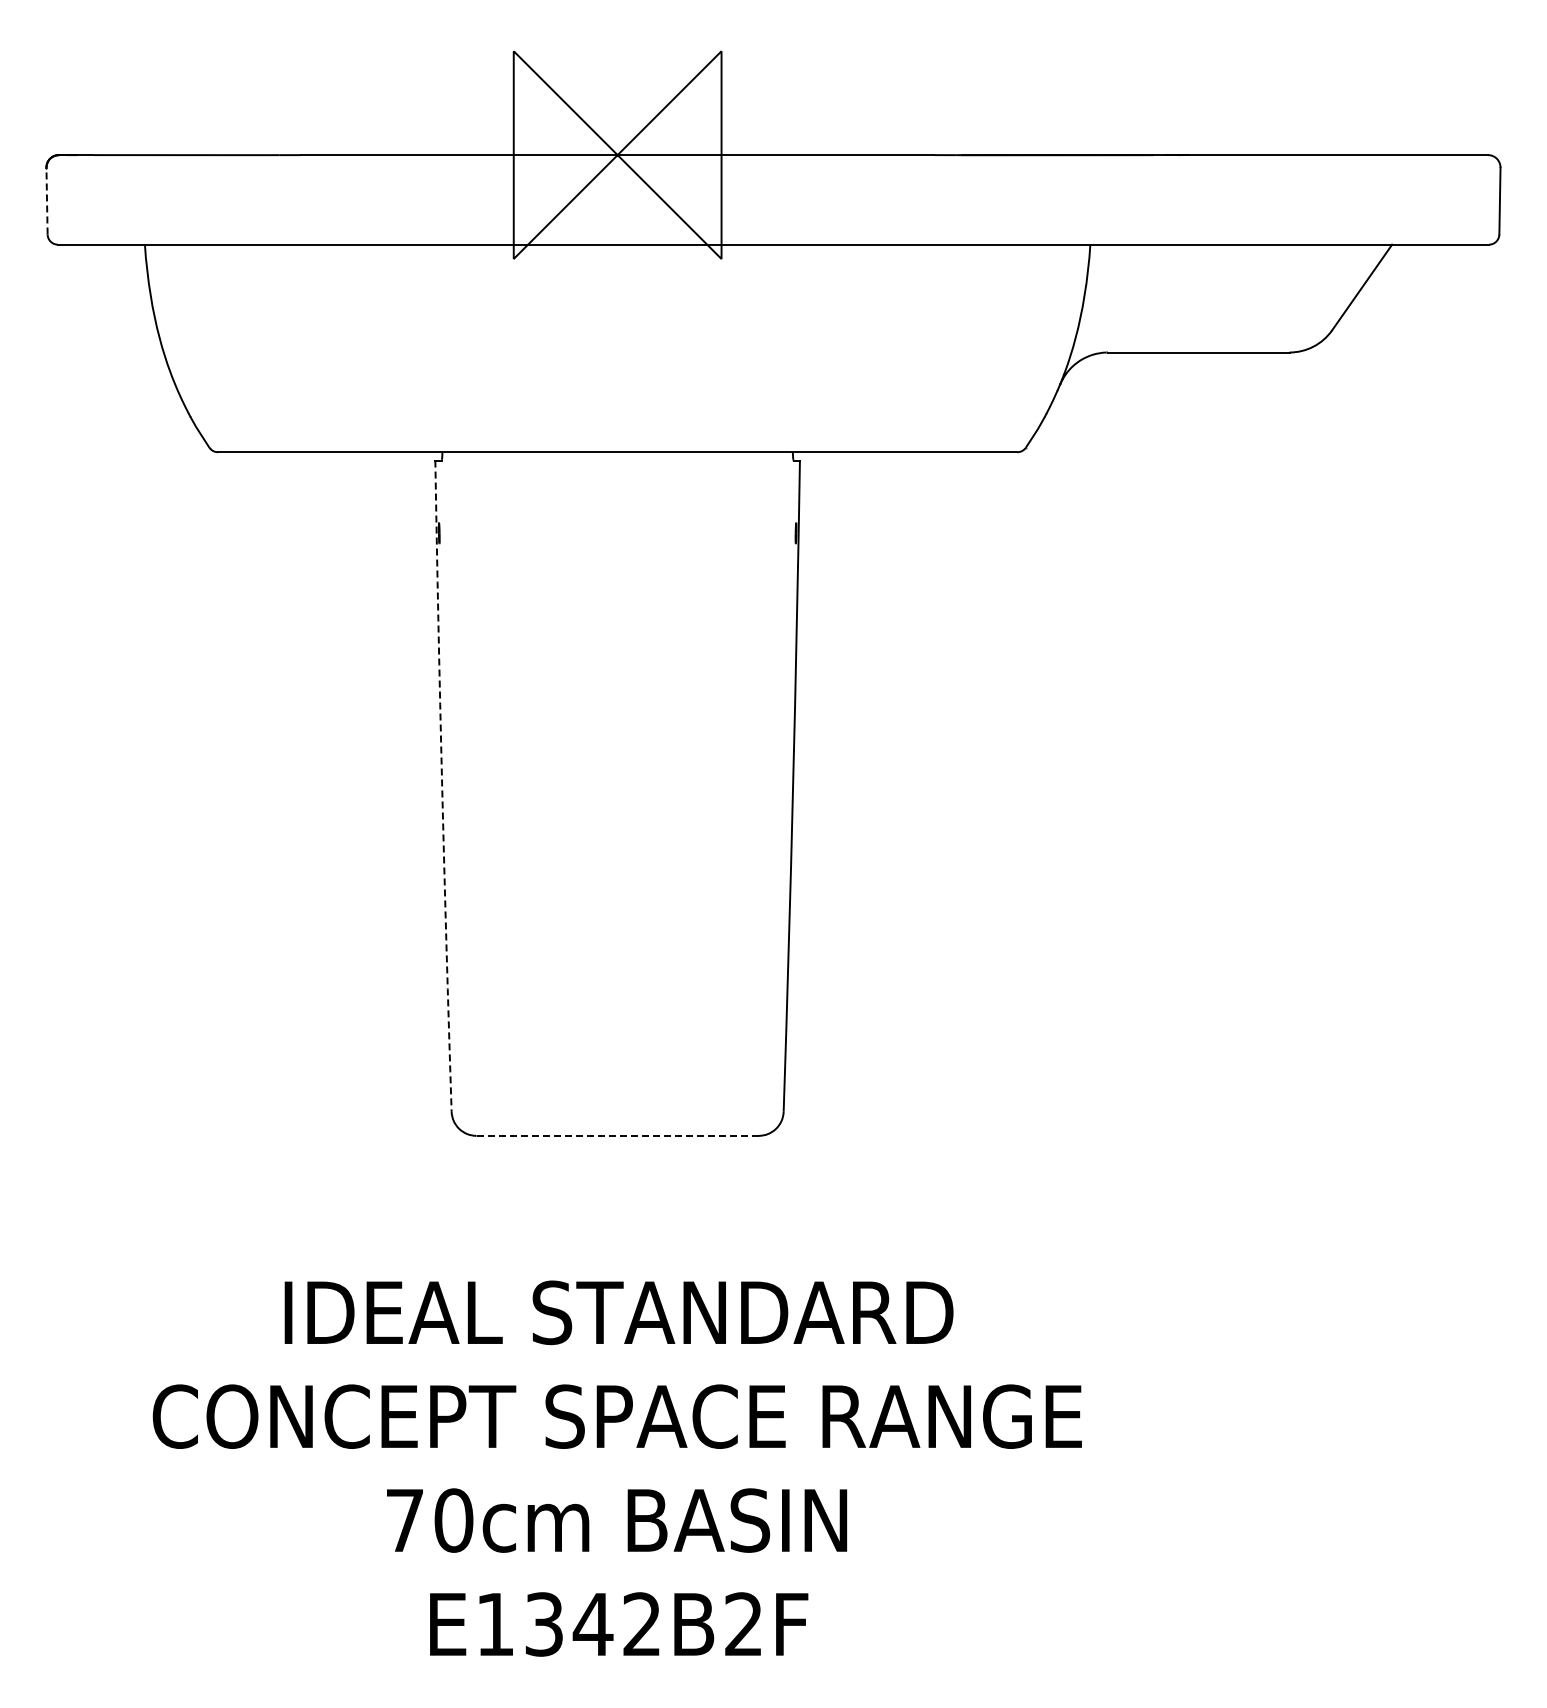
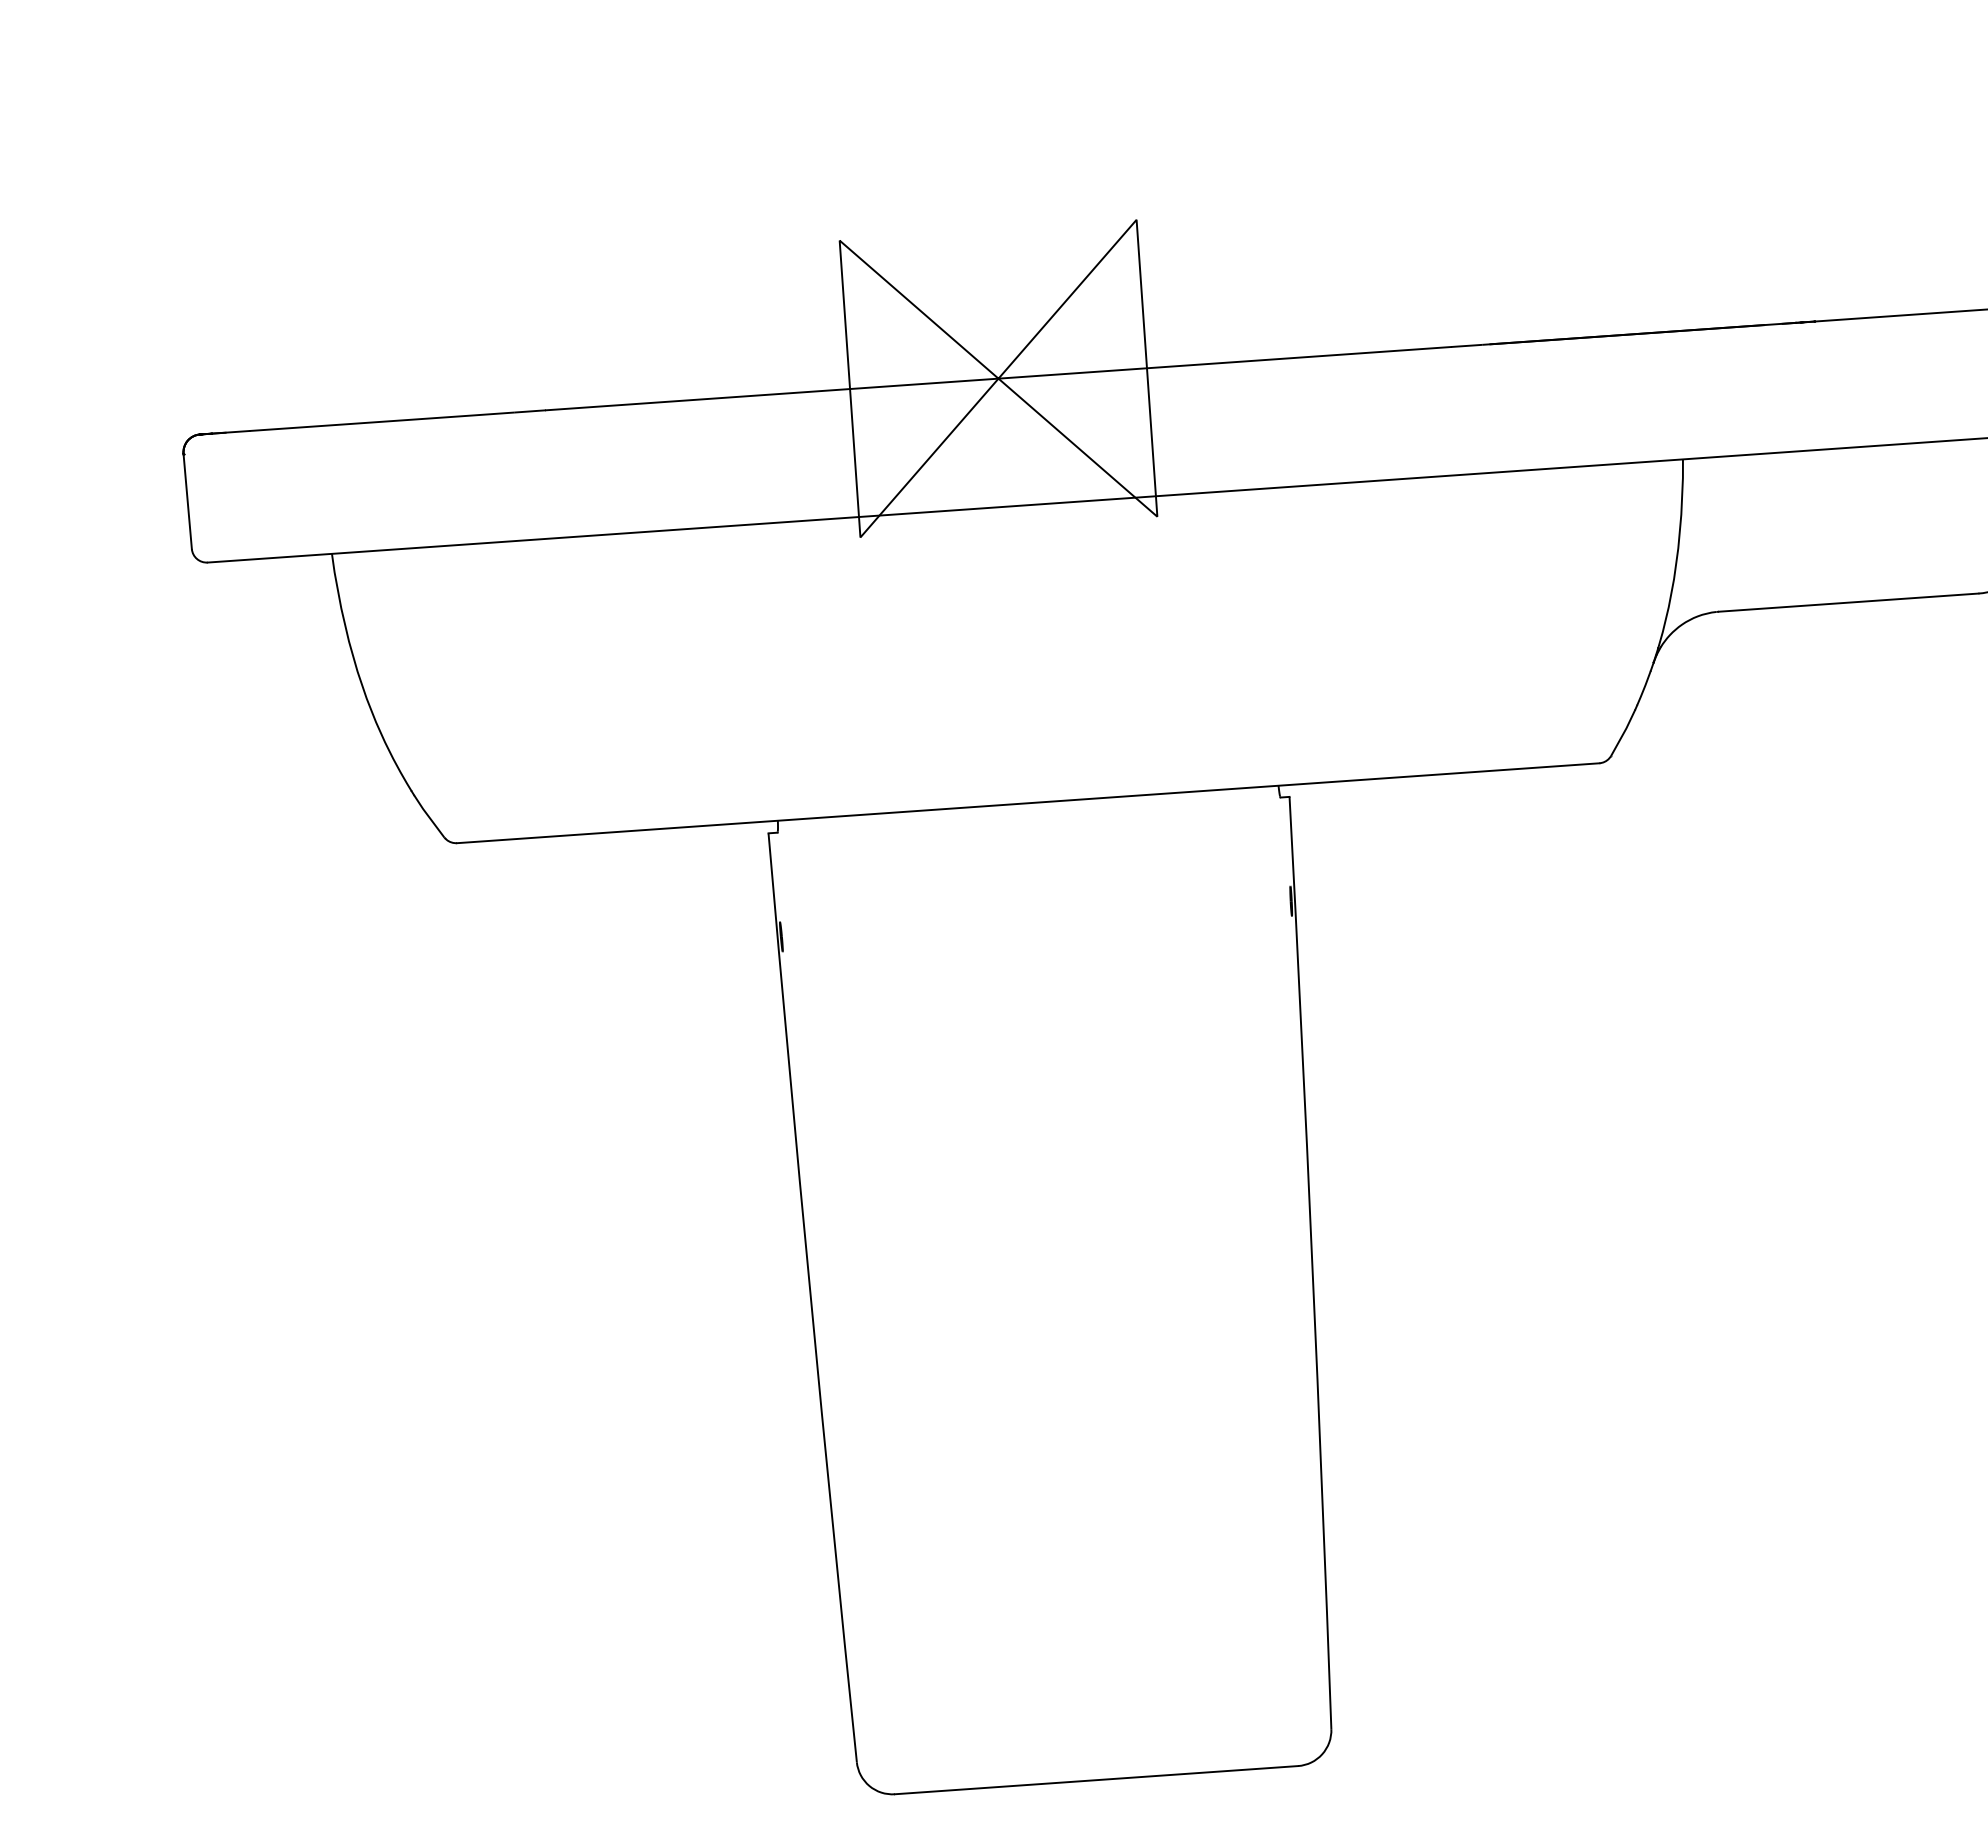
line: (47, 200) -> (188, 500), dashed -> solid
arc: (442, 786) -> (811, 1298), dashed -> solid
line: (618, 1135) -> (1097, 1779), dashed -> solid

